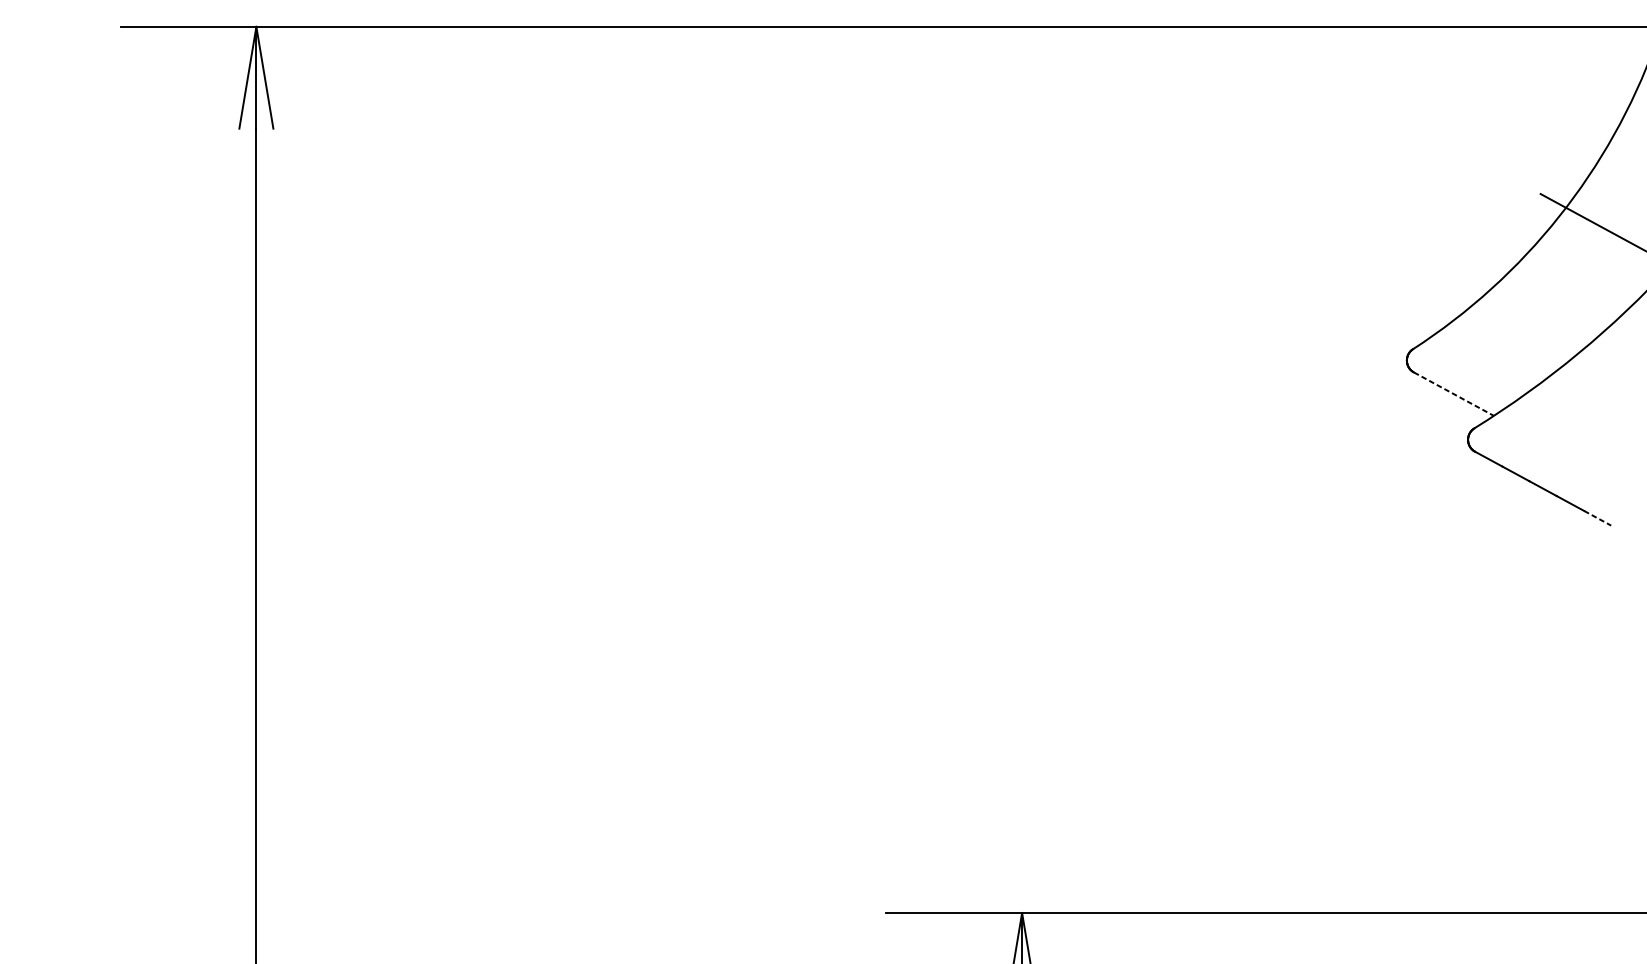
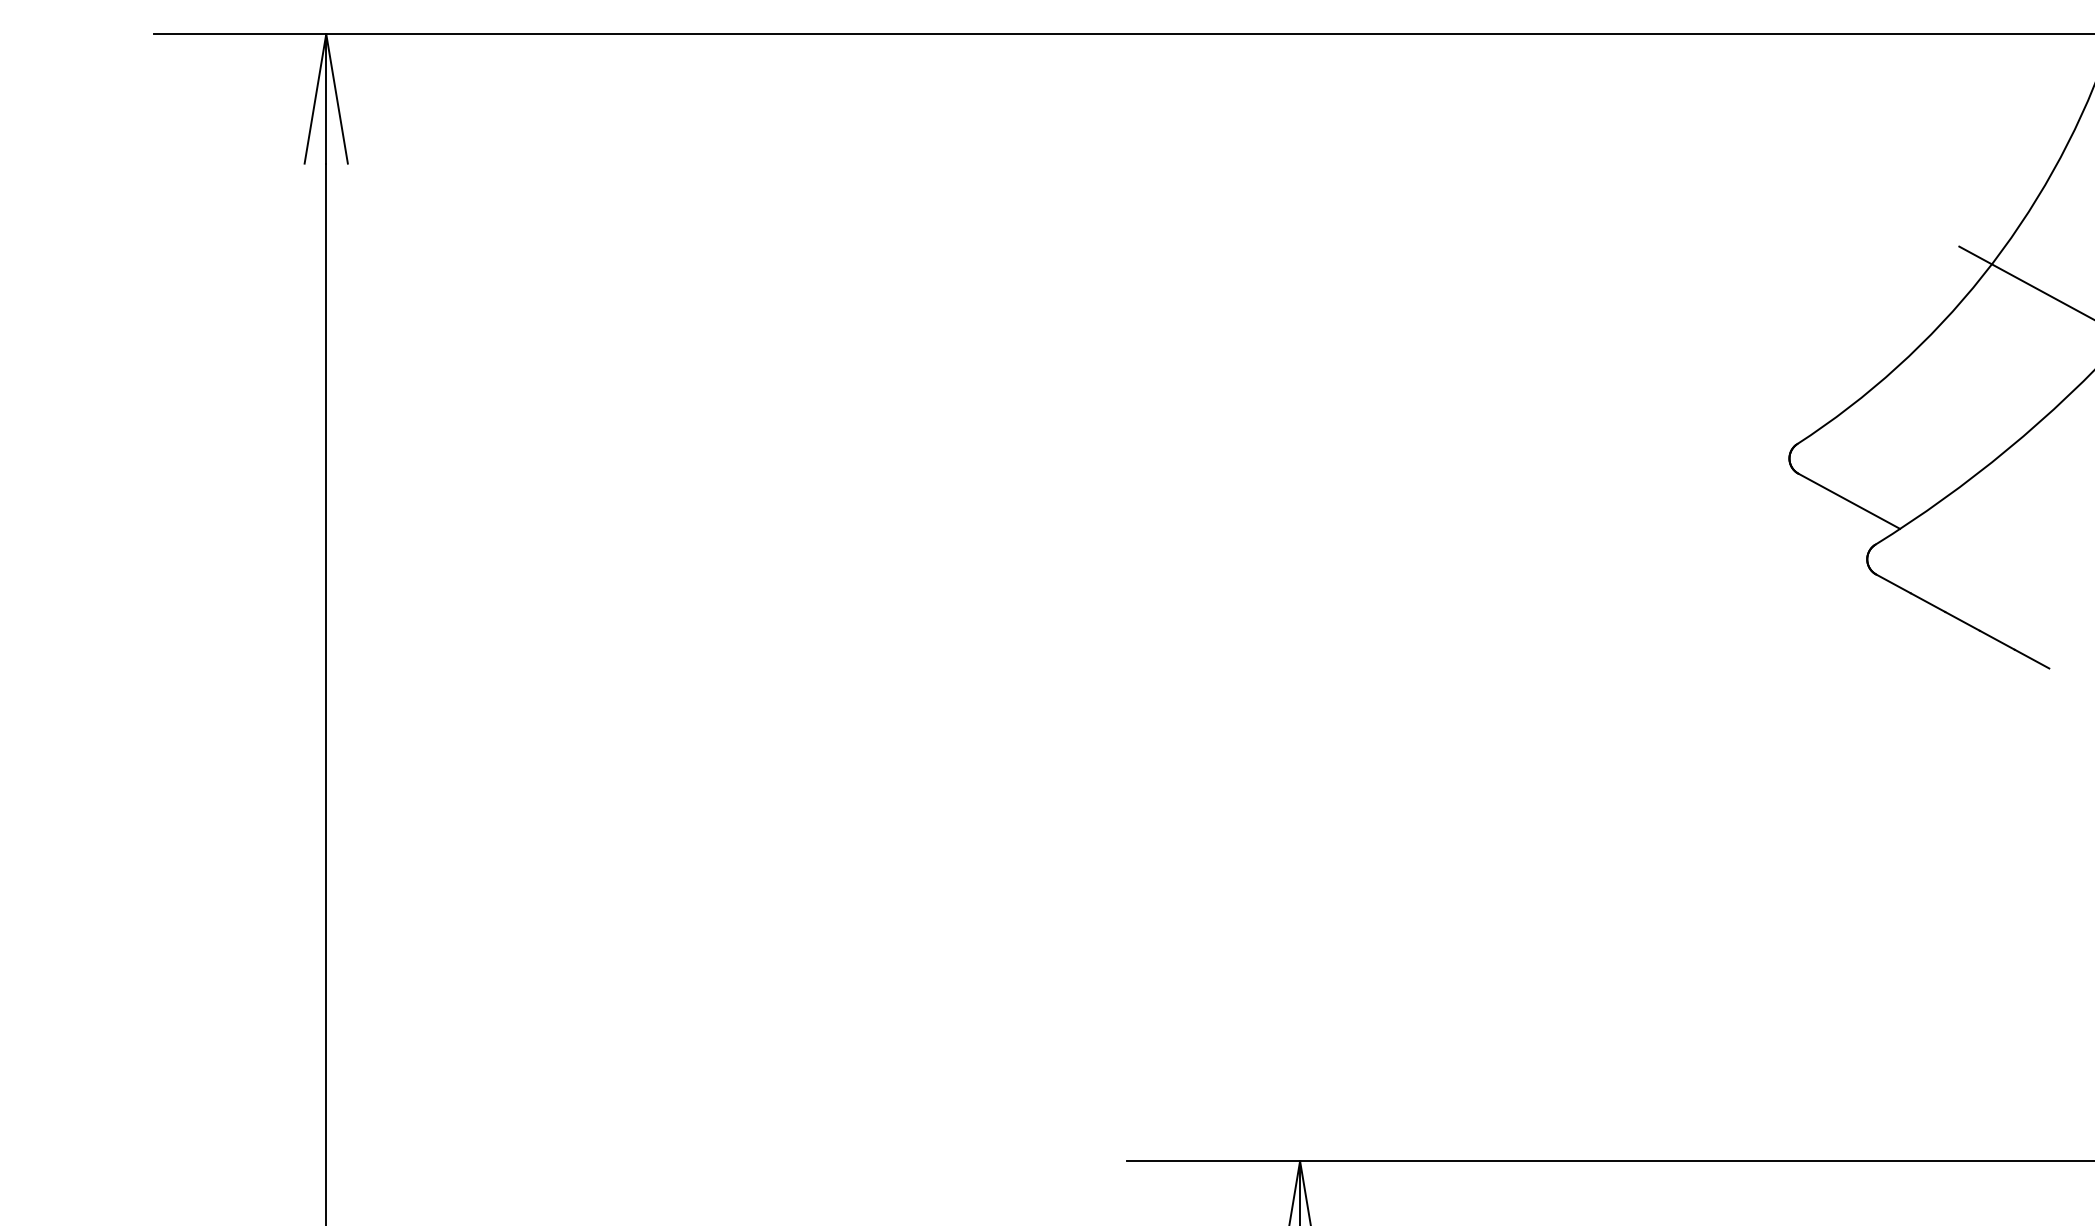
line: (1454, 394) -> (1849, 501), dashed -> solid
line: (1598, 518) -> (2032, 659), dashed -> solid

